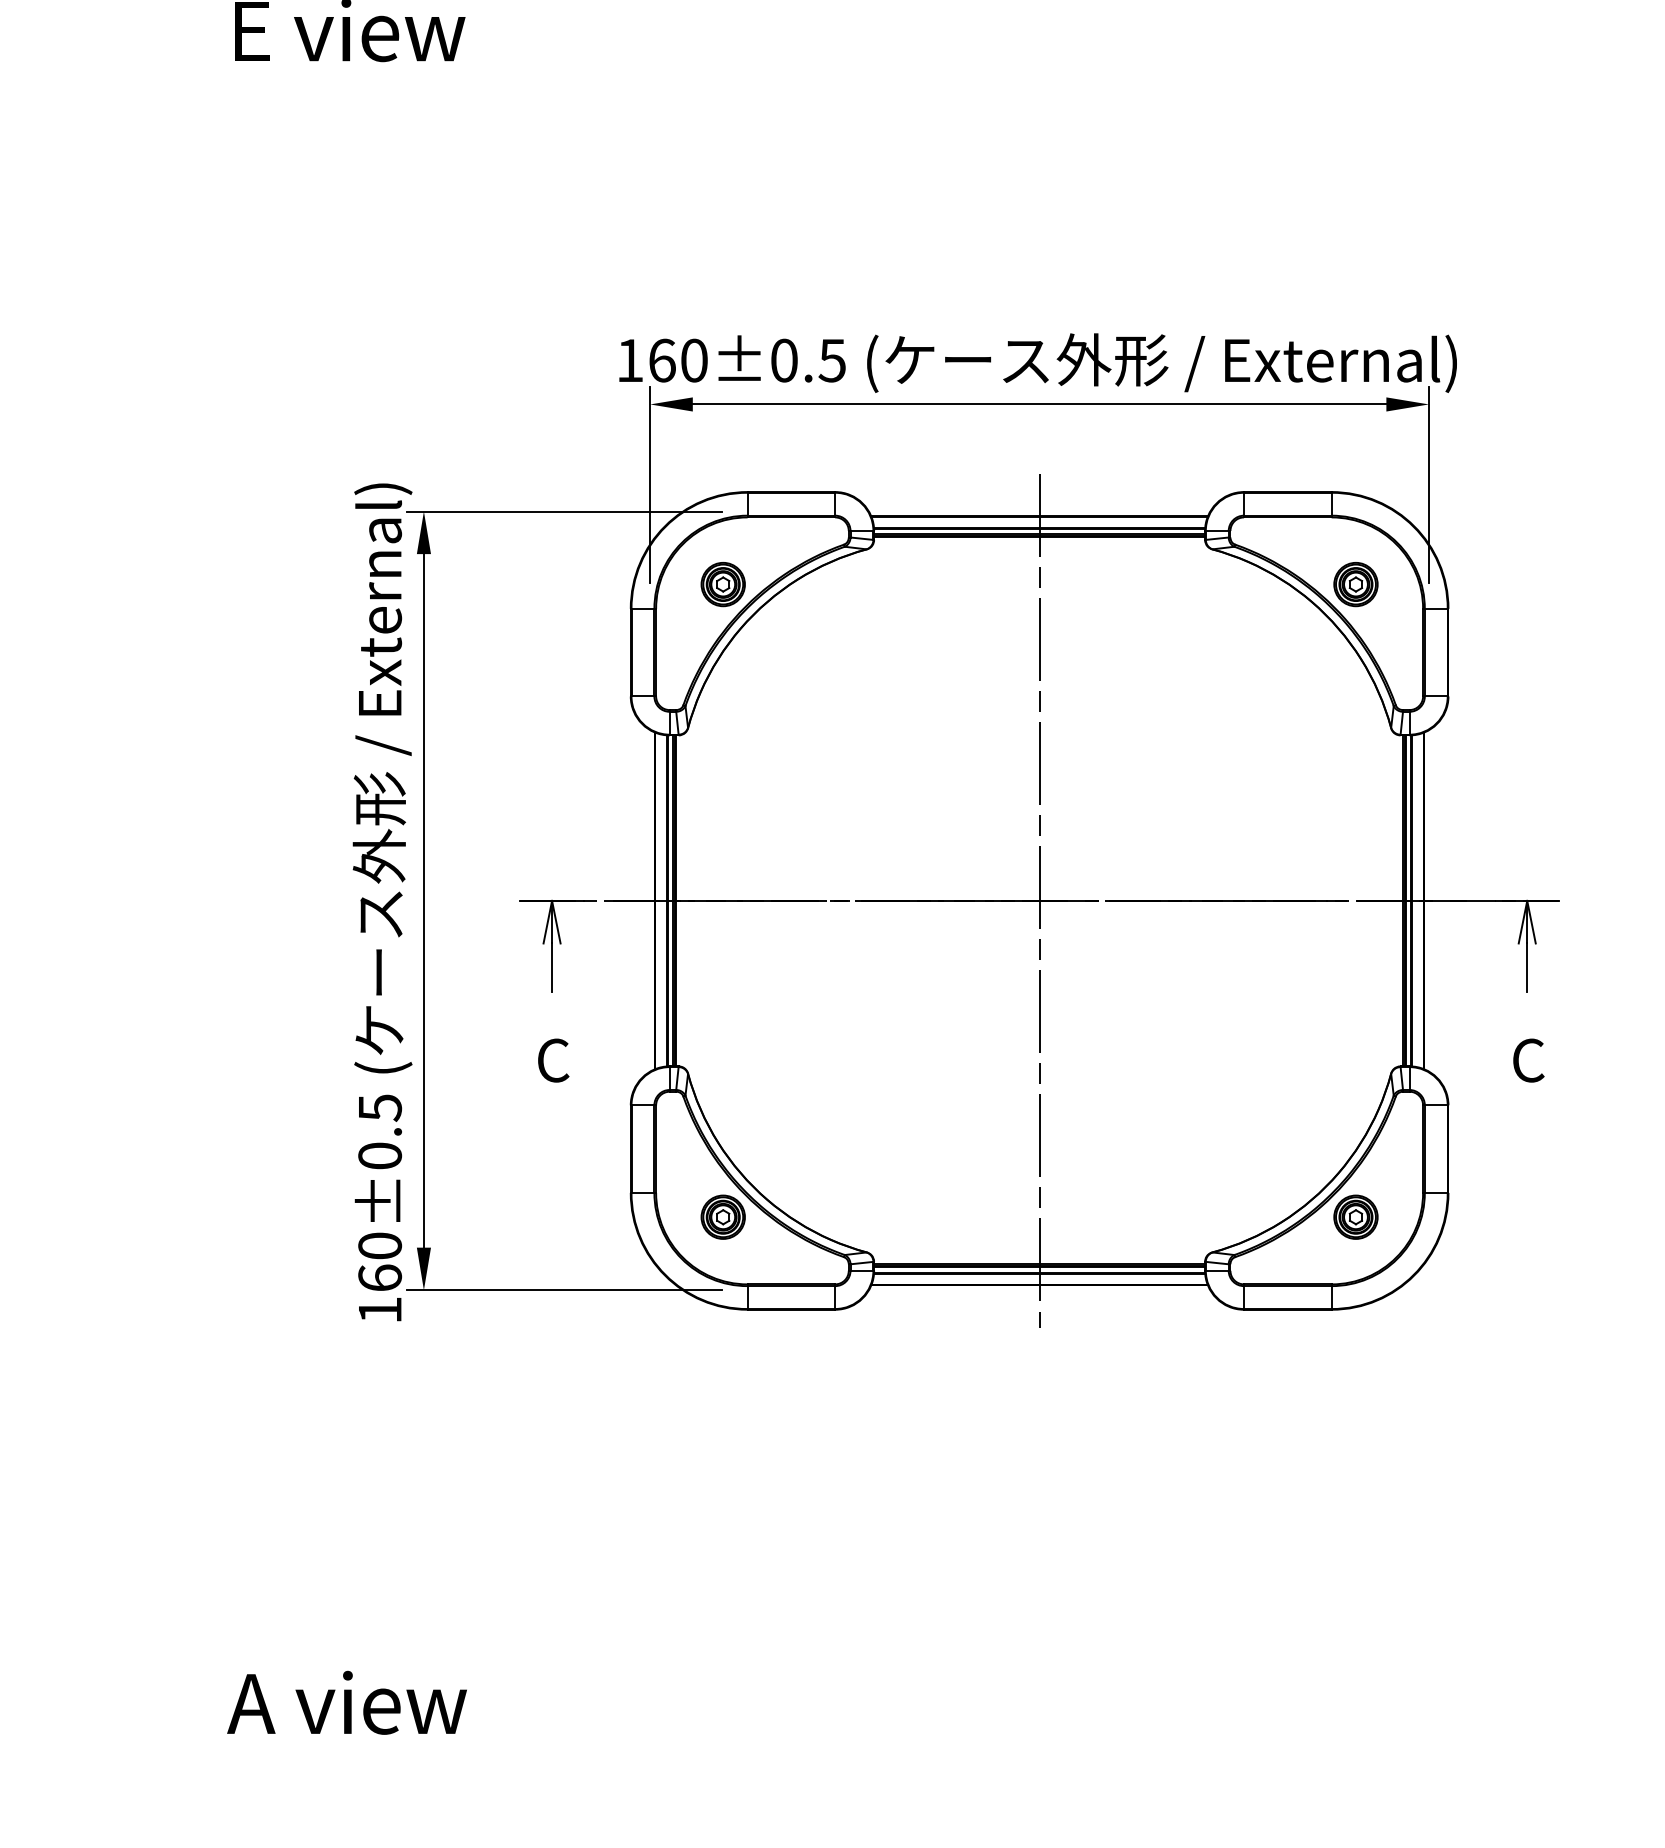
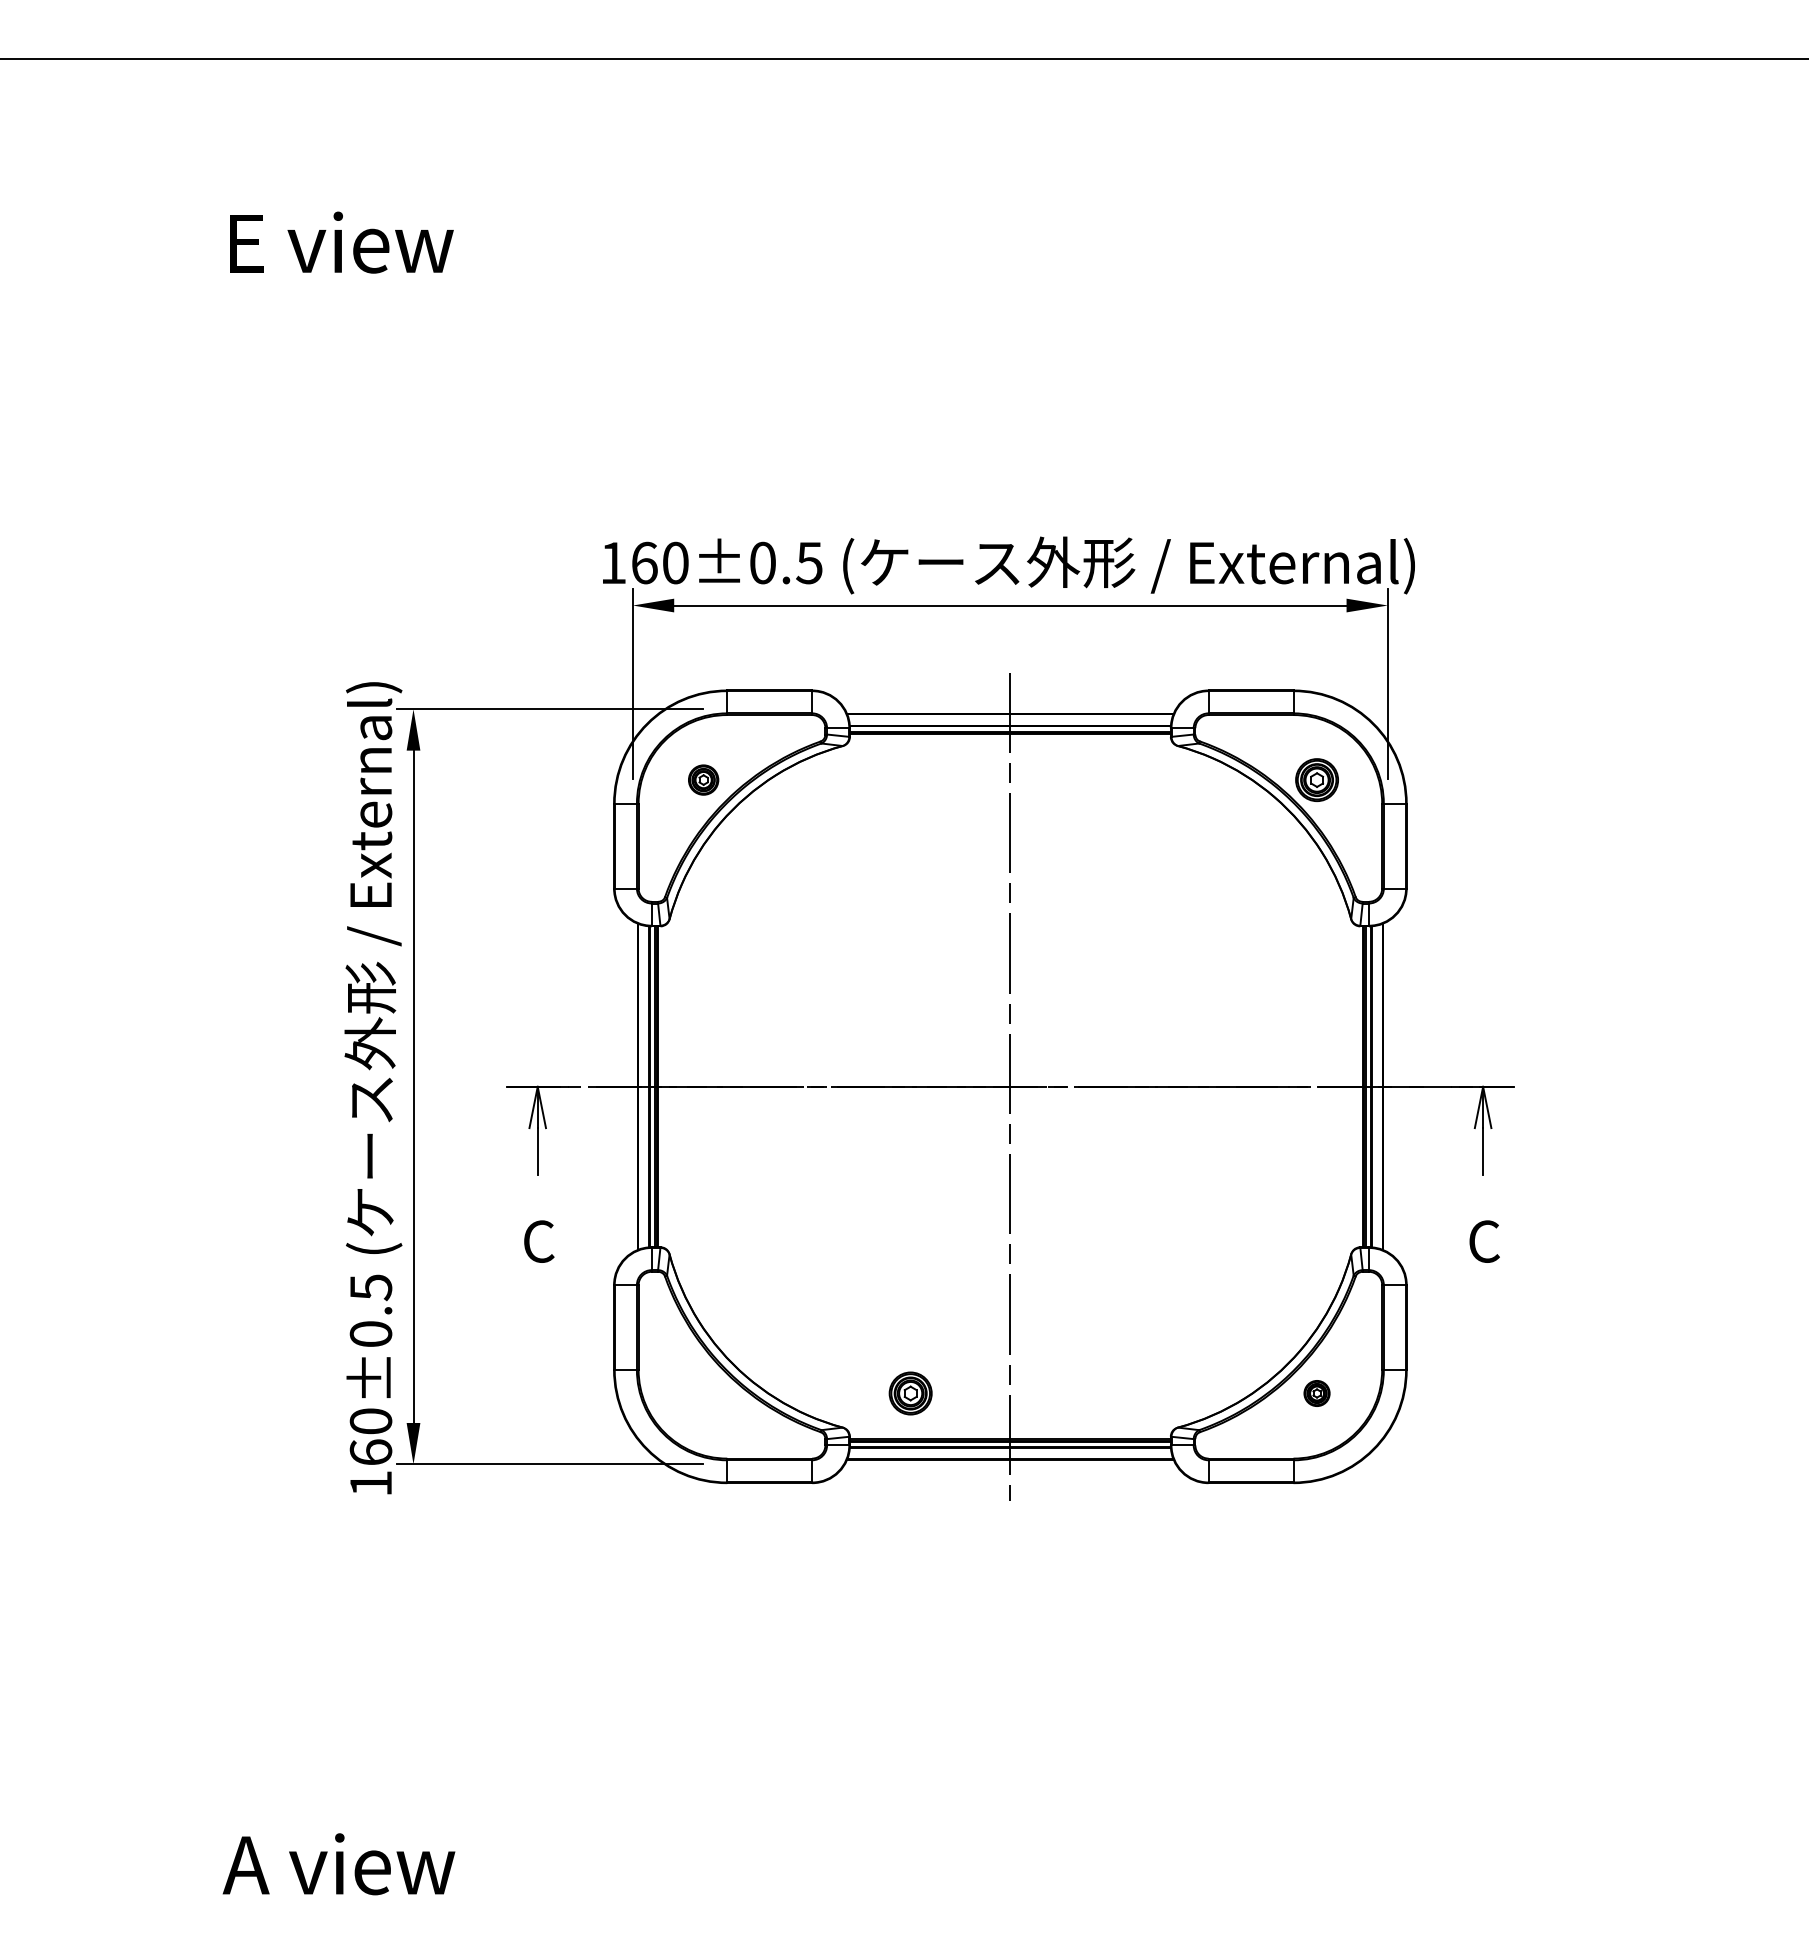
part: (723, 583) -> (703, 779), size x0.7
part: (723, 1217) -> (910, 1393), moved
part: (1355, 1217) -> (1316, 1393), size x0.6

